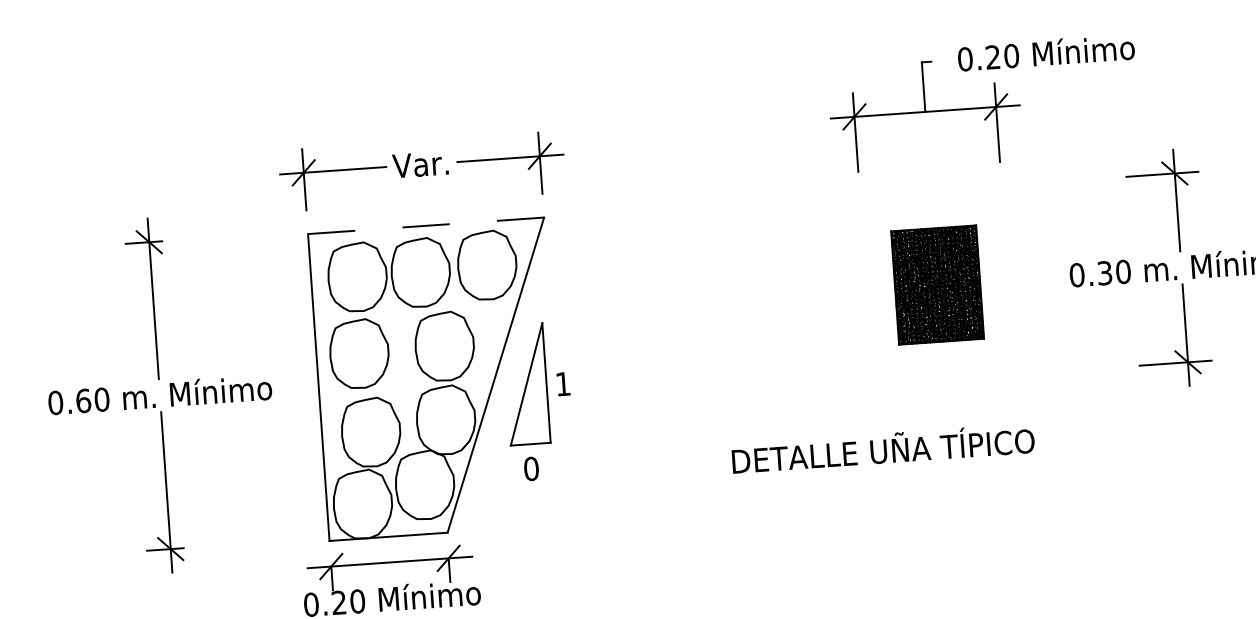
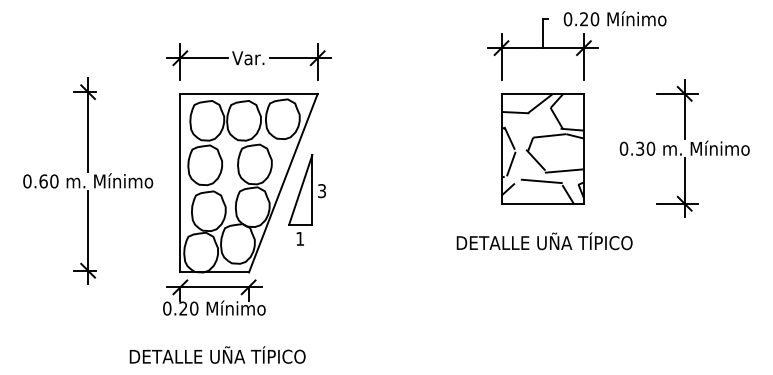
line: (426, 225) -> (249, 93), dashed -> solid
part: (937, 284) -> (542, 148), size x1.67
text: (562, 384) -> (321, 191), 1 -> 3
text: (882, 448) -> (544, 241), moved
text: (531, 468) -> (300, 238), 0 -> 1

